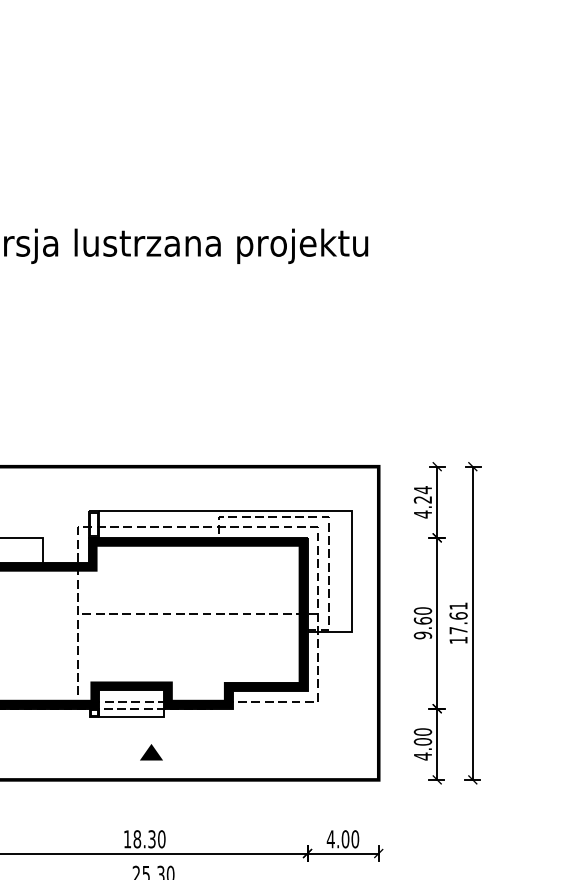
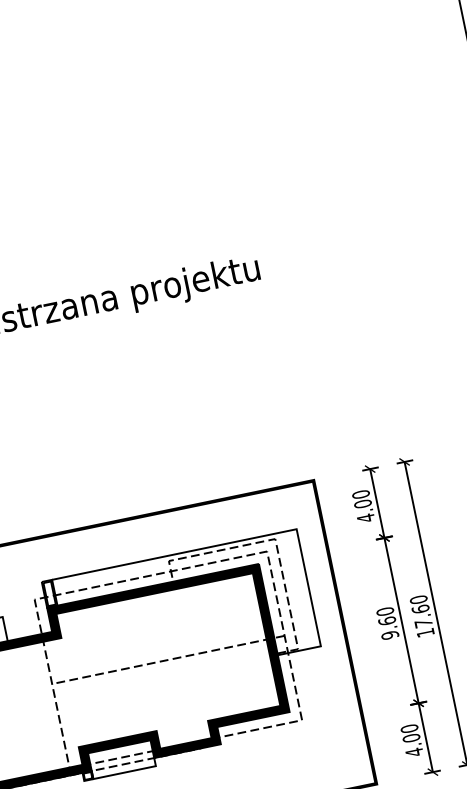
text: (422, 494) -> (361, 498), 4.24 -> 4.00
text: (458, 605) -> (418, 599), 17.61 -> 17.60

